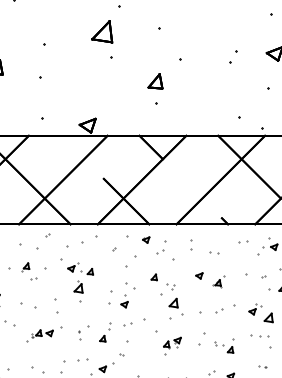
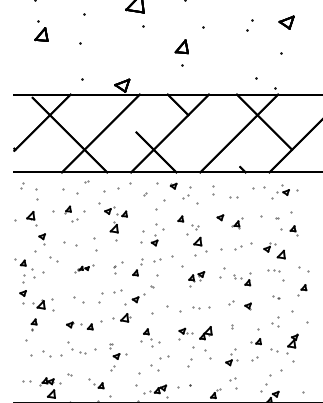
part: (242, 241) -> (258, 187), size x1.6
part: (44, 333) -> (84, 268), size x0.6
part: (259, 335) -> (273, 270), size x0.7

